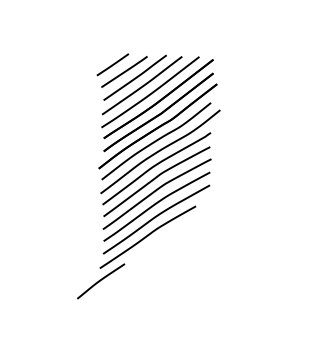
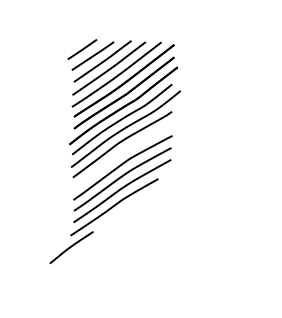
curve: (155, 179) -> (121, 154), removed

